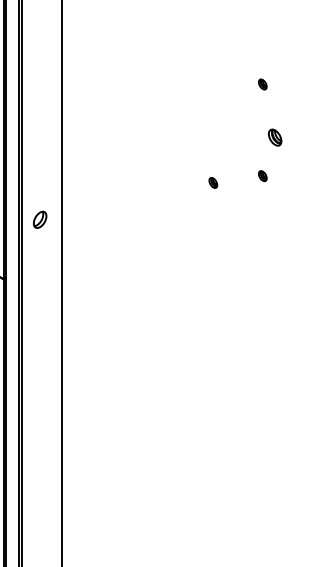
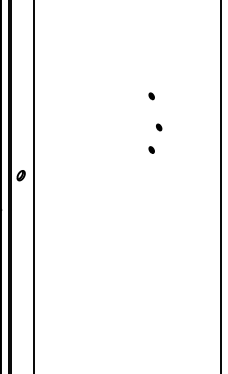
part: (276, 137) -> (159, 127), size x0.62
part: (213, 182) -> (122, 153), removed

